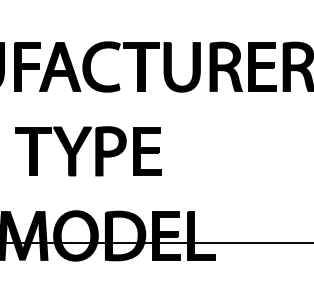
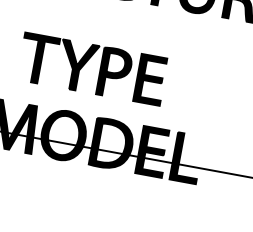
part: (95, 151) -> (99, 70), moved

